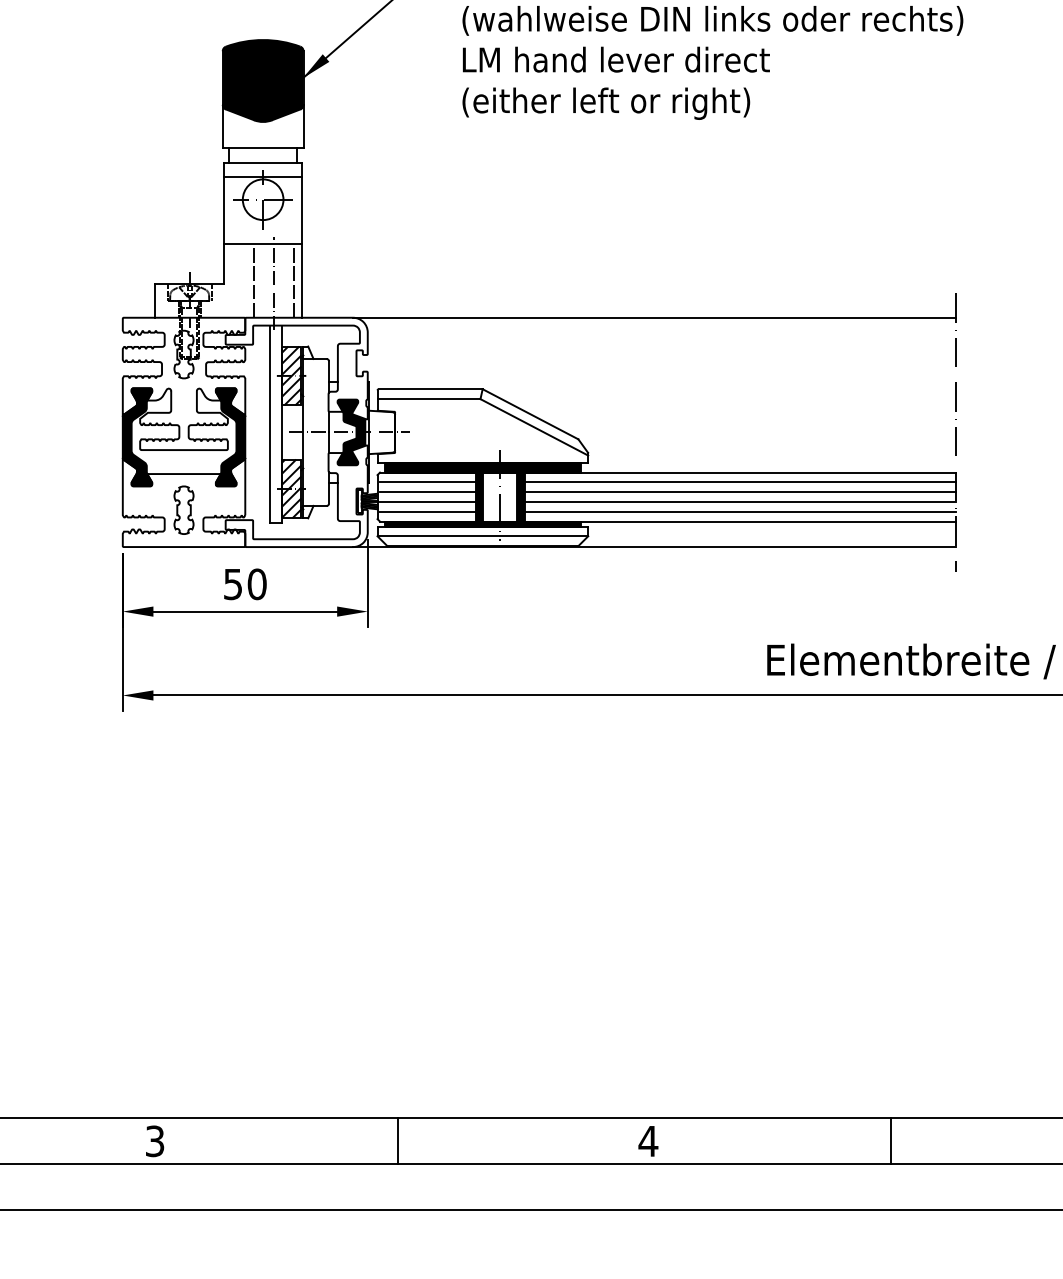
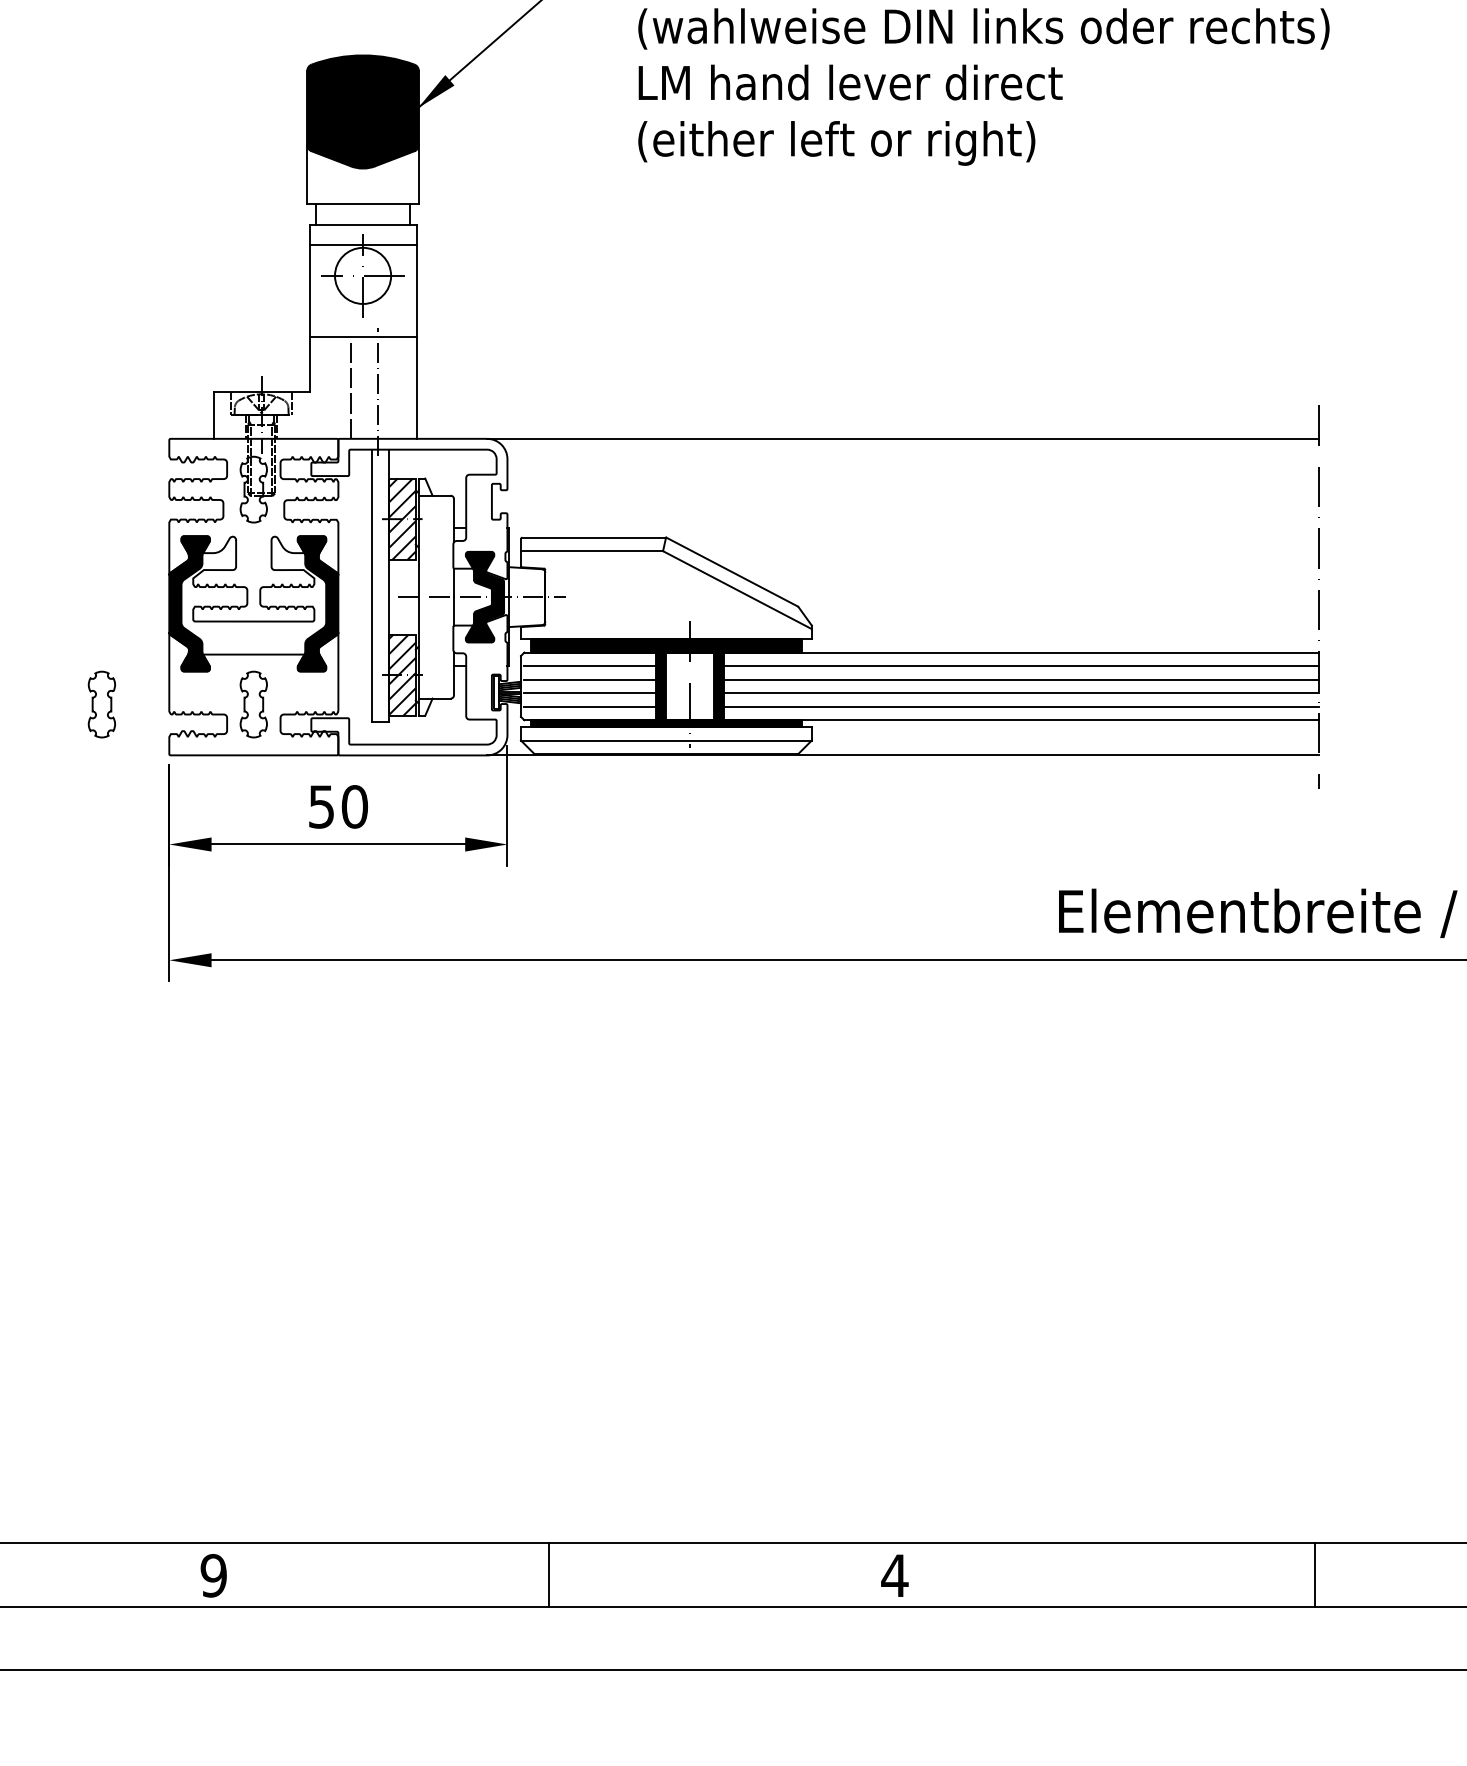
line: (293, 280) -> (404, 387), removed
part: (73, 509) -> (101, 703), added
line: (891, 1140) -> (1314, 1574), moved
text: (154, 1141) -> (213, 1576), 3 -> 9

